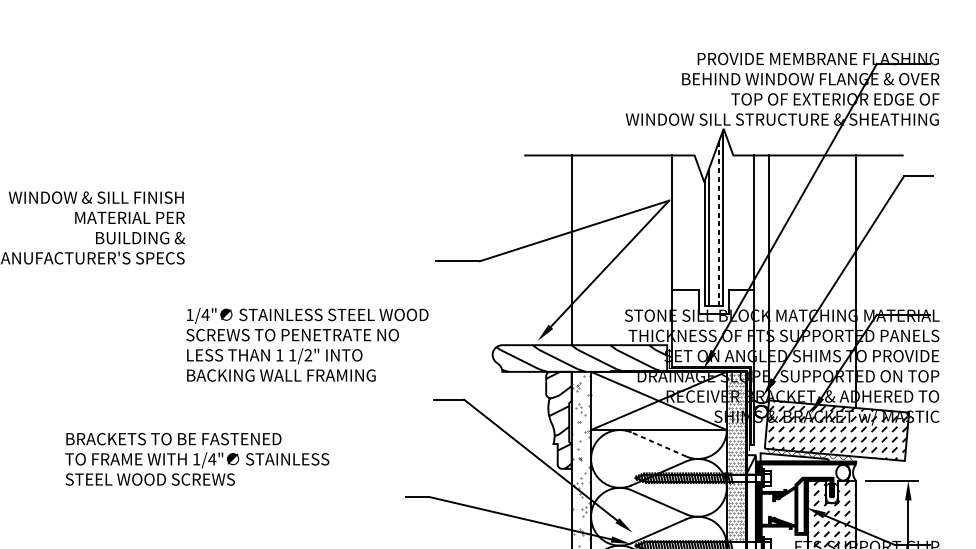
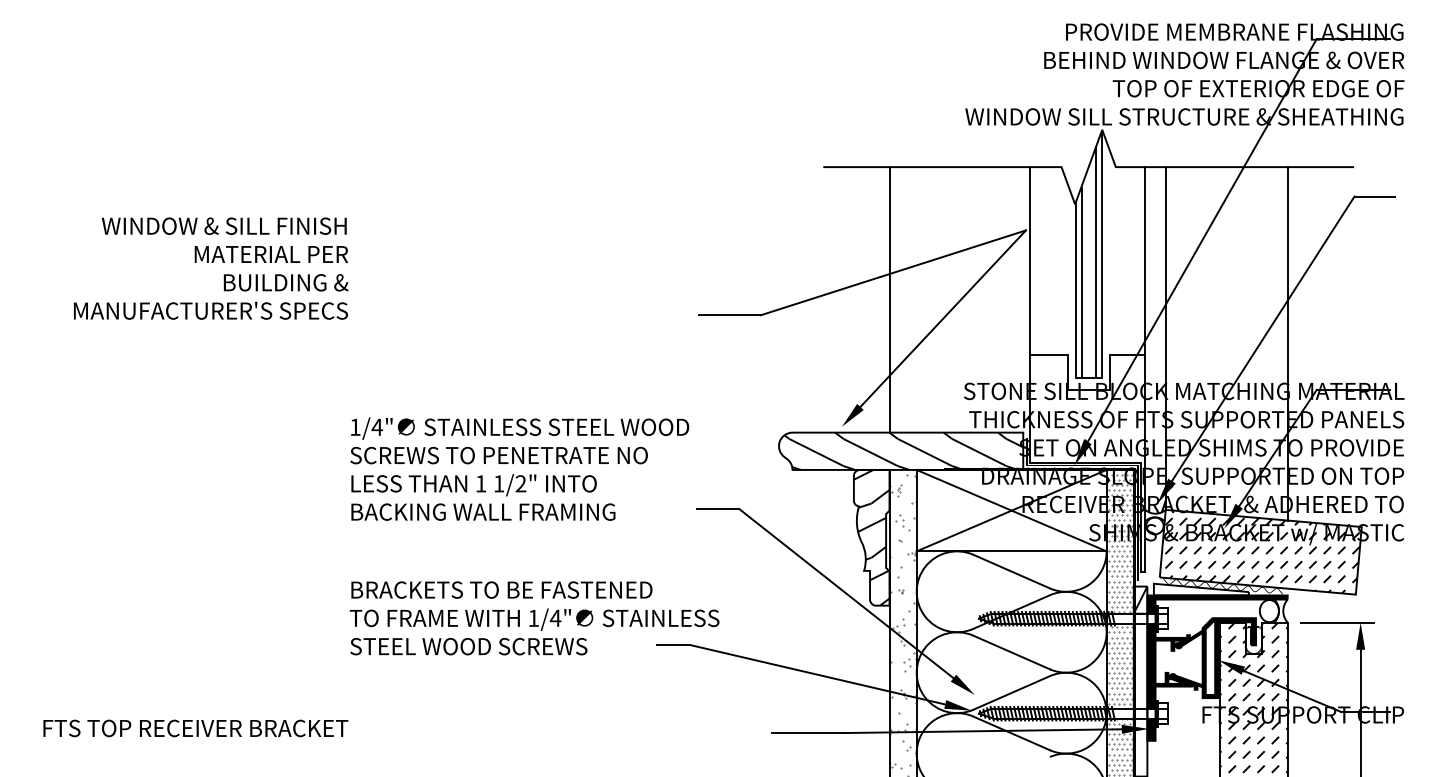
line: (719, 222) -> (1096, 261), dashed -> solid
text: (307, 344) -> (519, 468), moved
line: (658, 444) -> (1011, 571), dashed -> solid
text: (197, 459) -> (534, 618), moved

